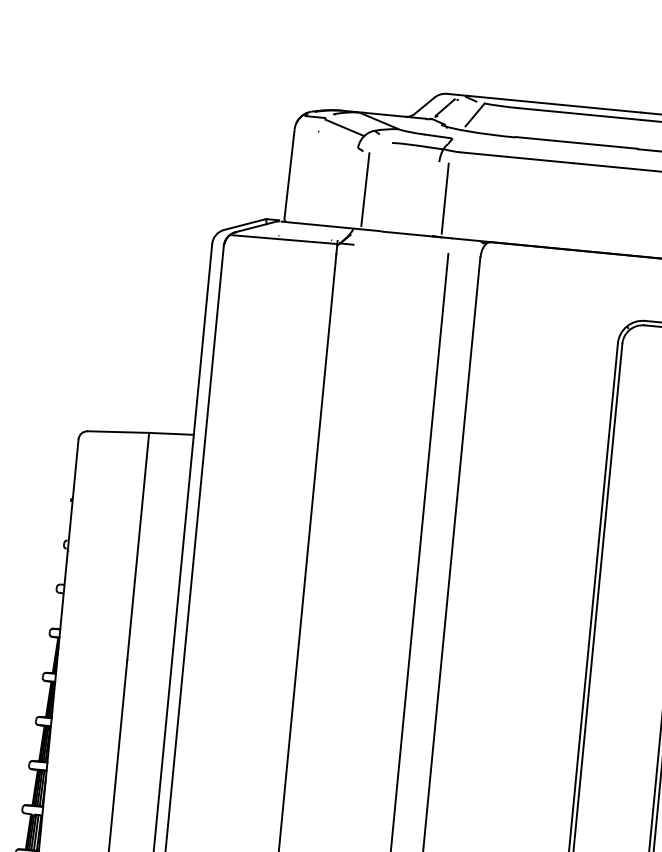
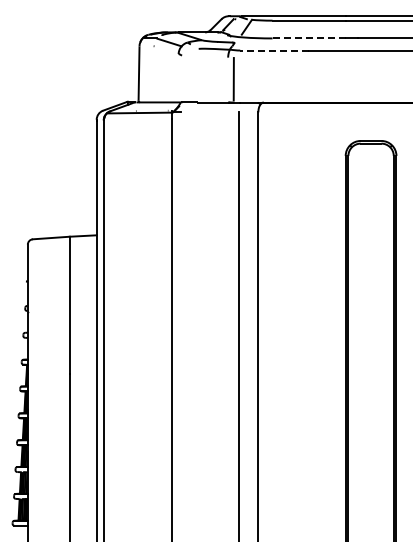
line: (576, 143) -> (309, 38), solid -> dashed
line: (517, 157) -> (274, 50), solid -> dashed
line: (365, 189) -> (185, 78), removed

